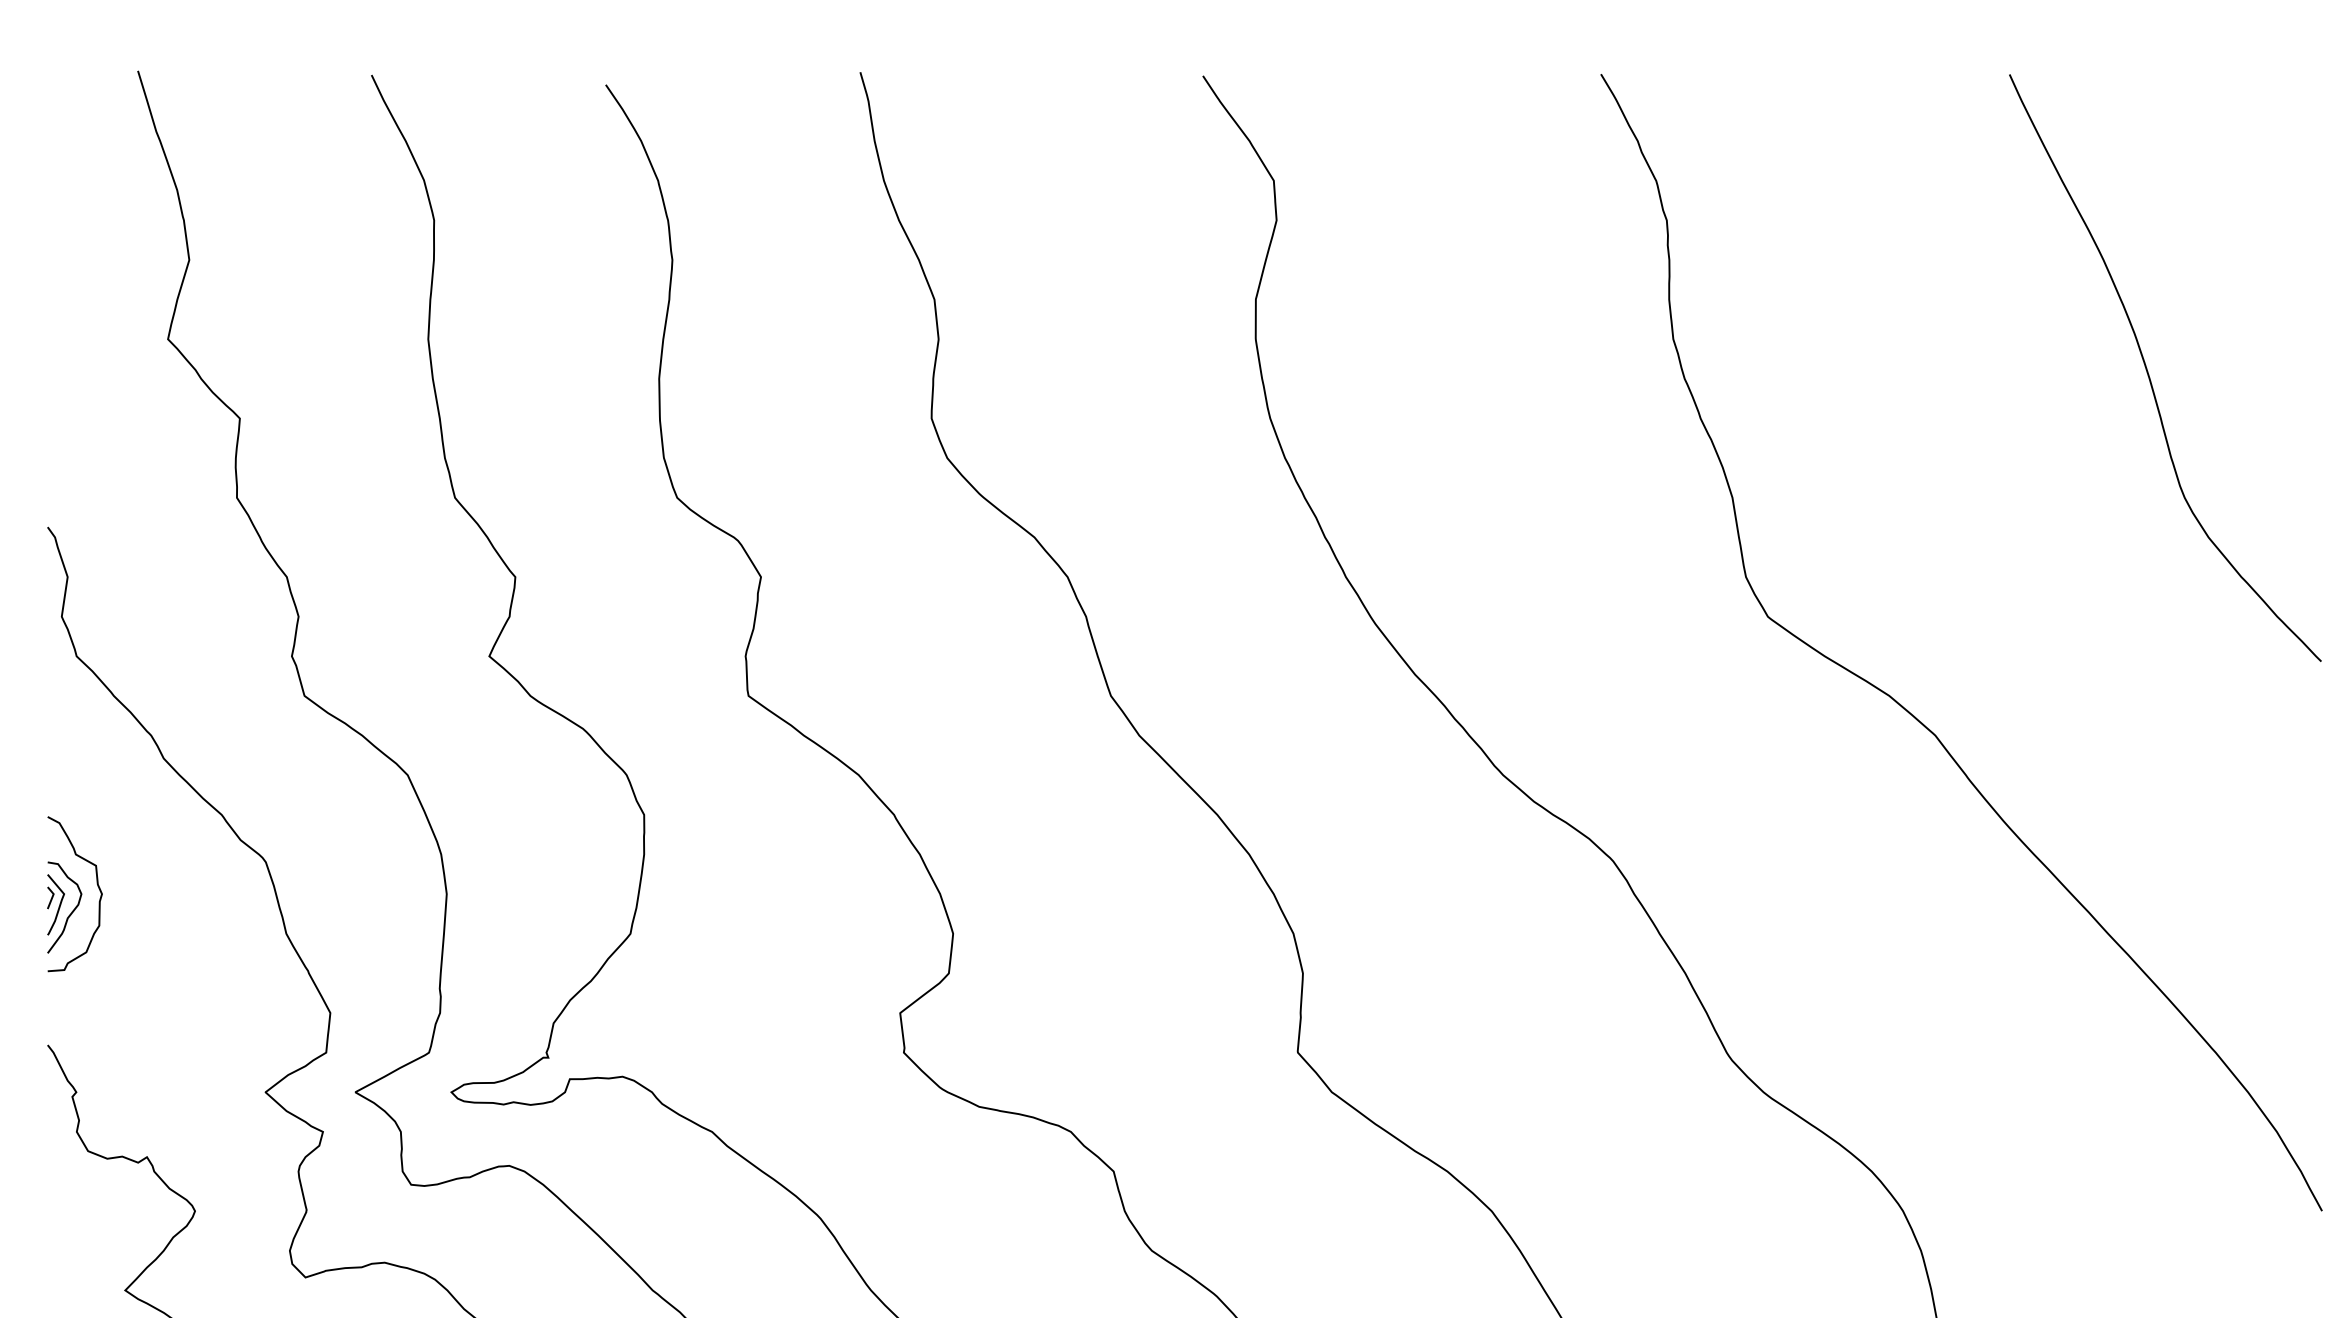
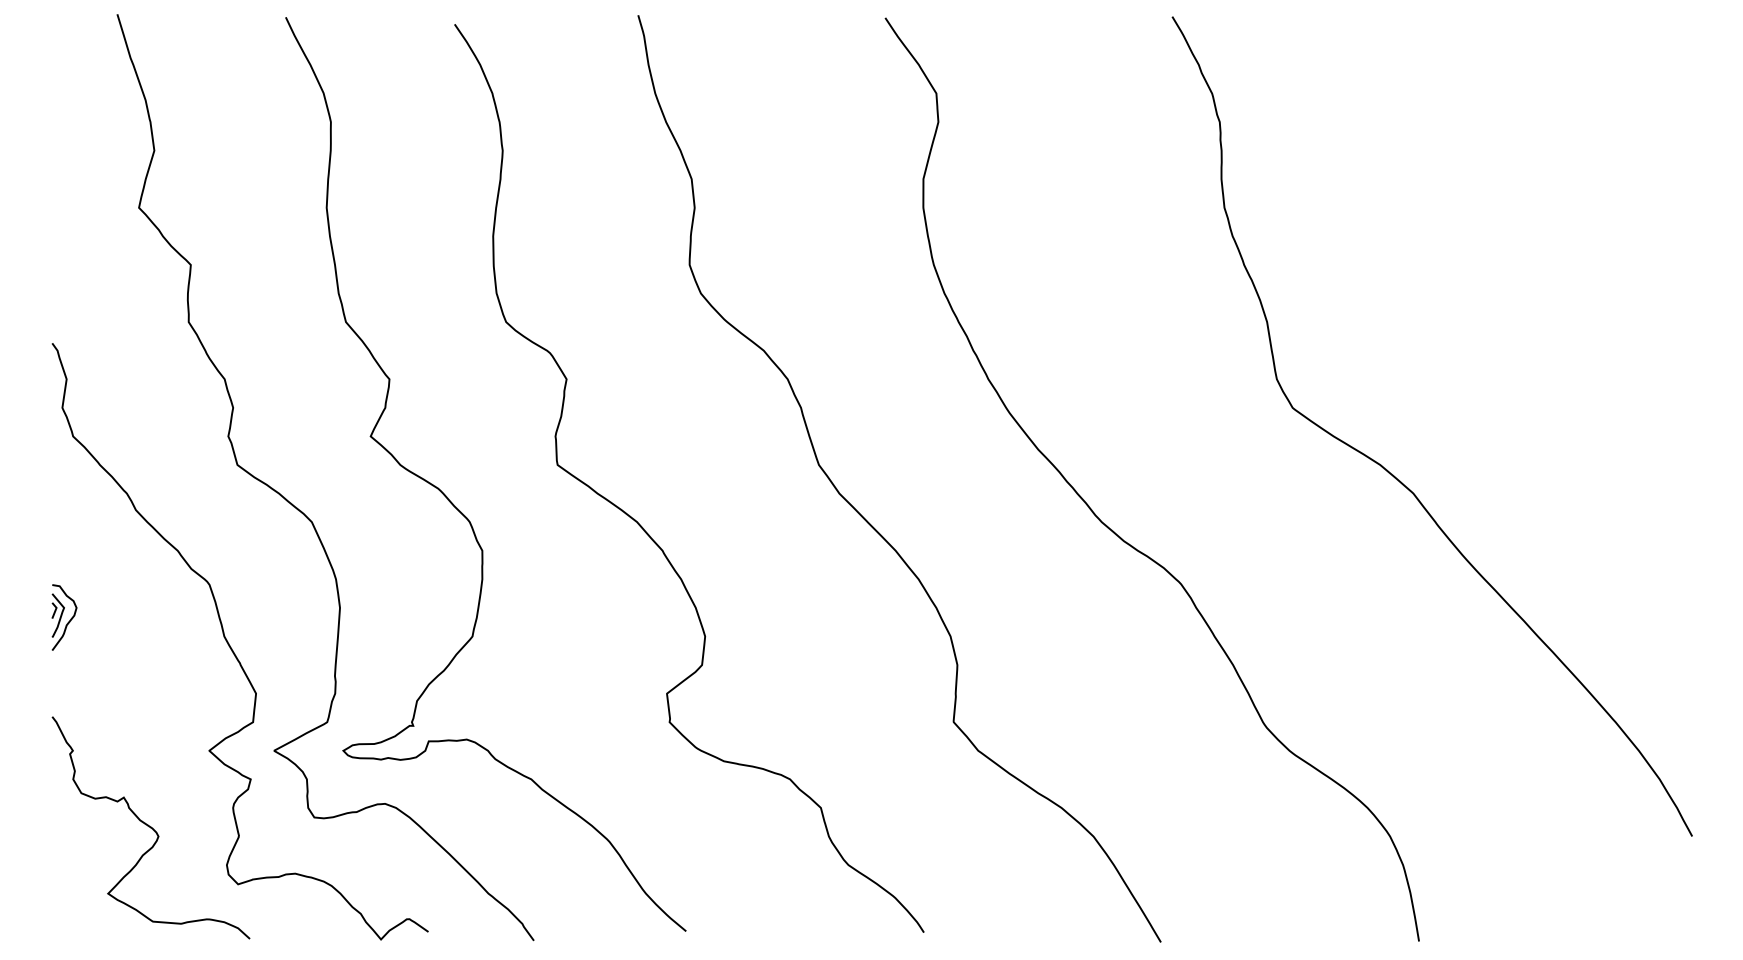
curve: (2149, 372) -> (1567, 231), removed
curve: (96, 885) -> (87, 601), removed

